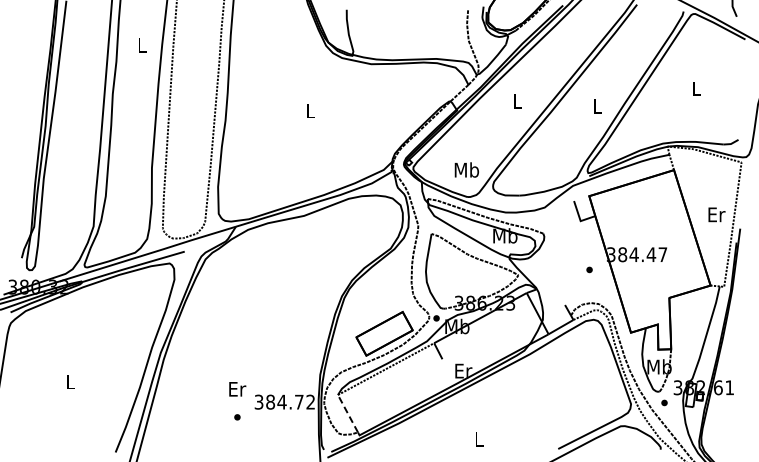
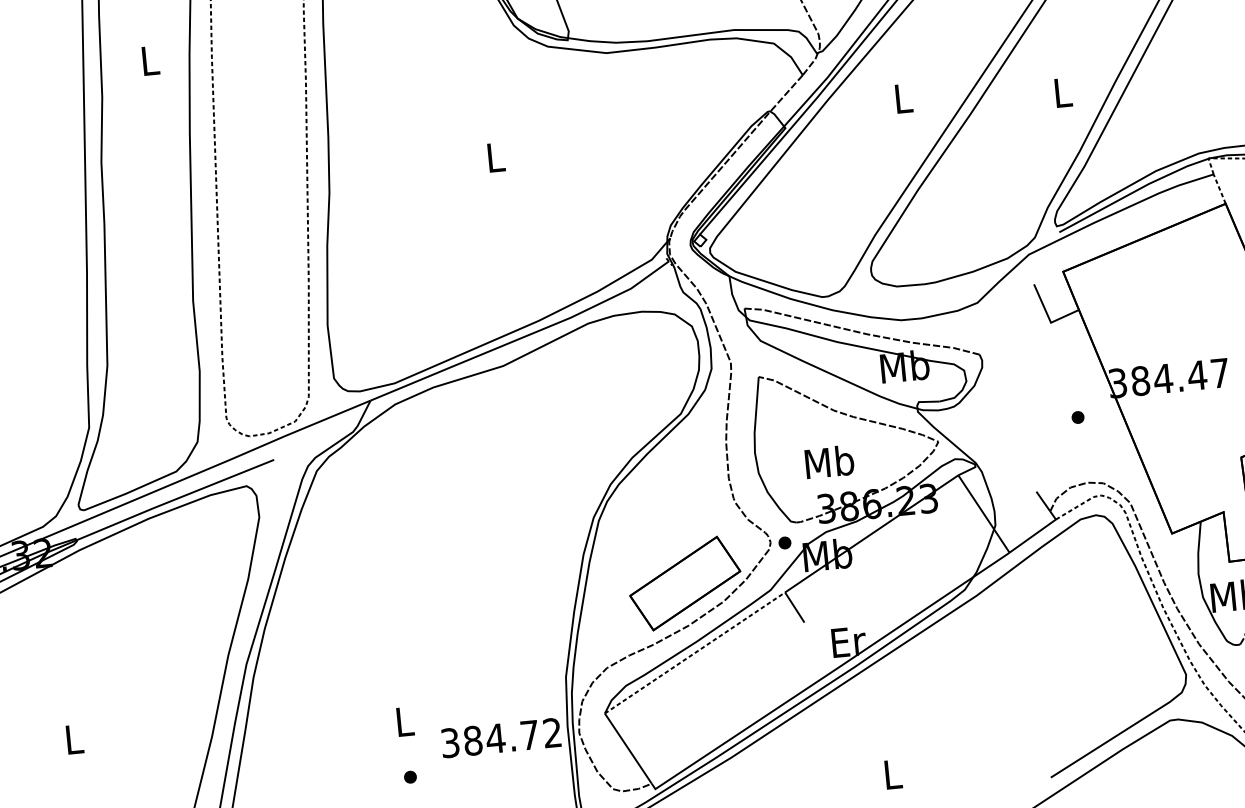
text: (466, 169) -> (828, 461), moved
text: (237, 389) -> (405, 722), Er -> L
line: (347, 413) -> (627, 748), dashed -> solid

